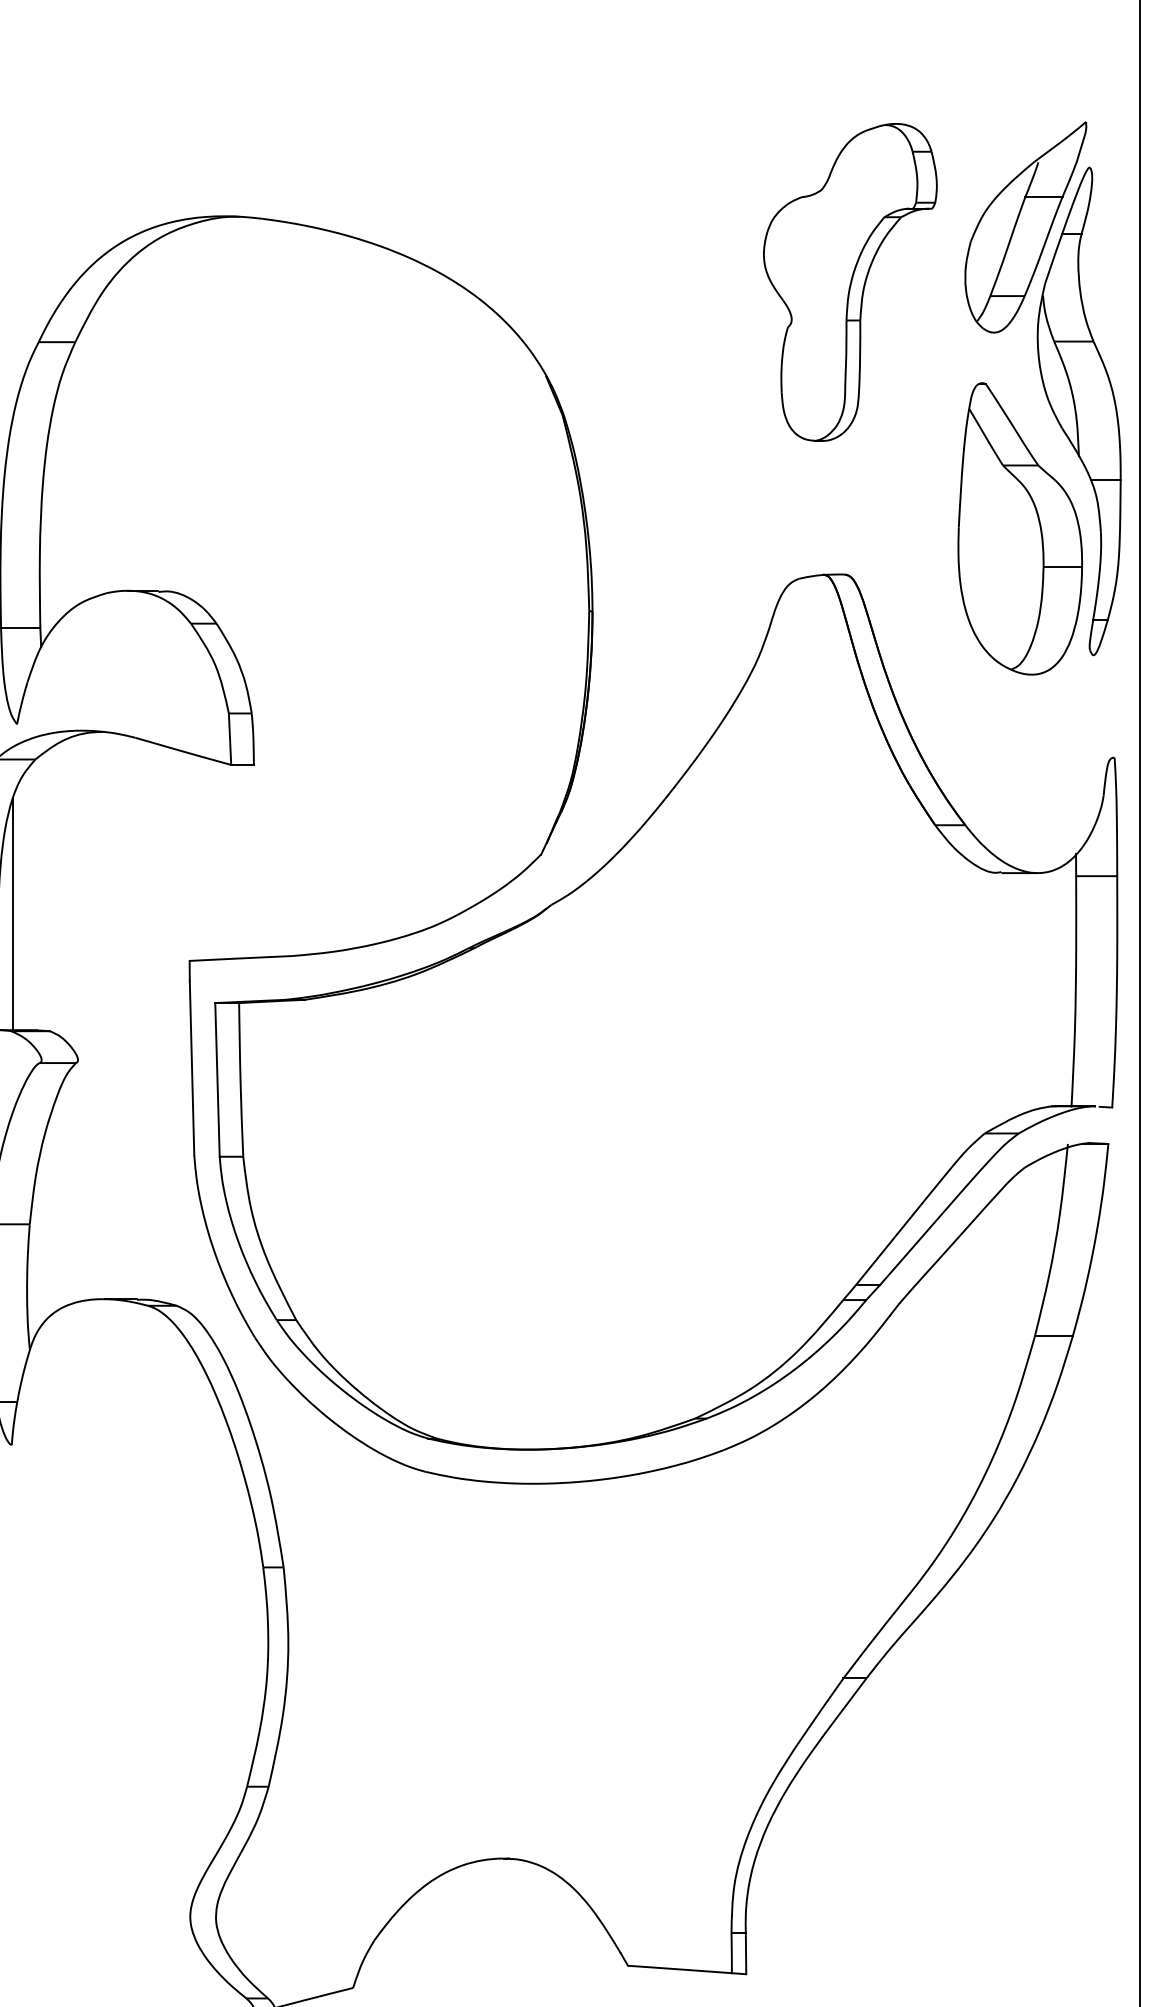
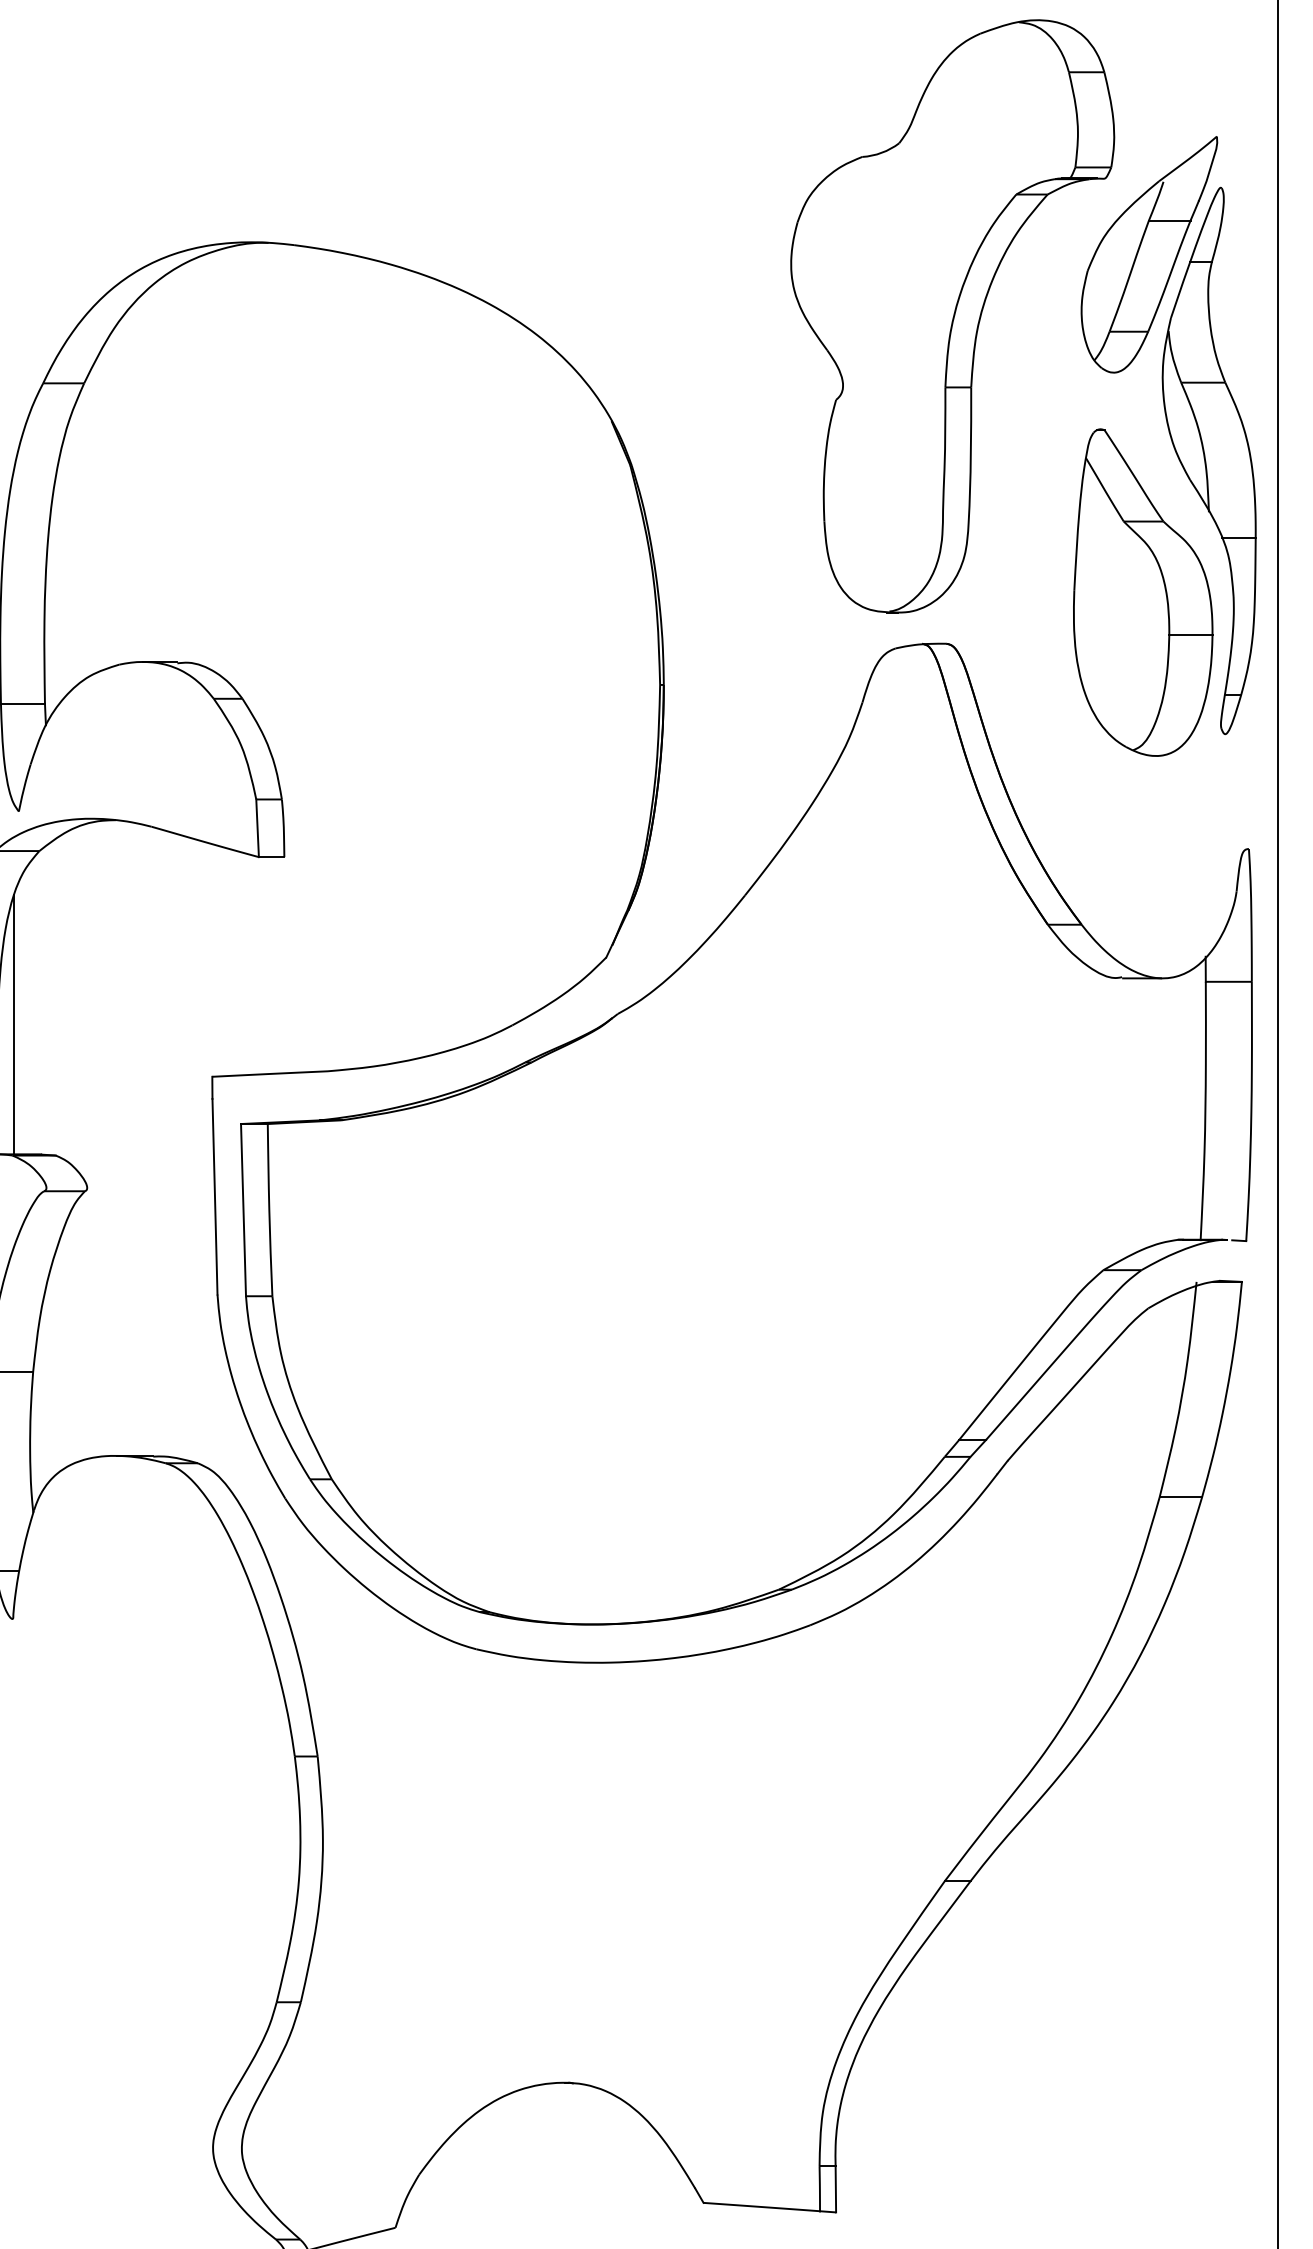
part: (850, 282) -> (952, 316), size x1.67

